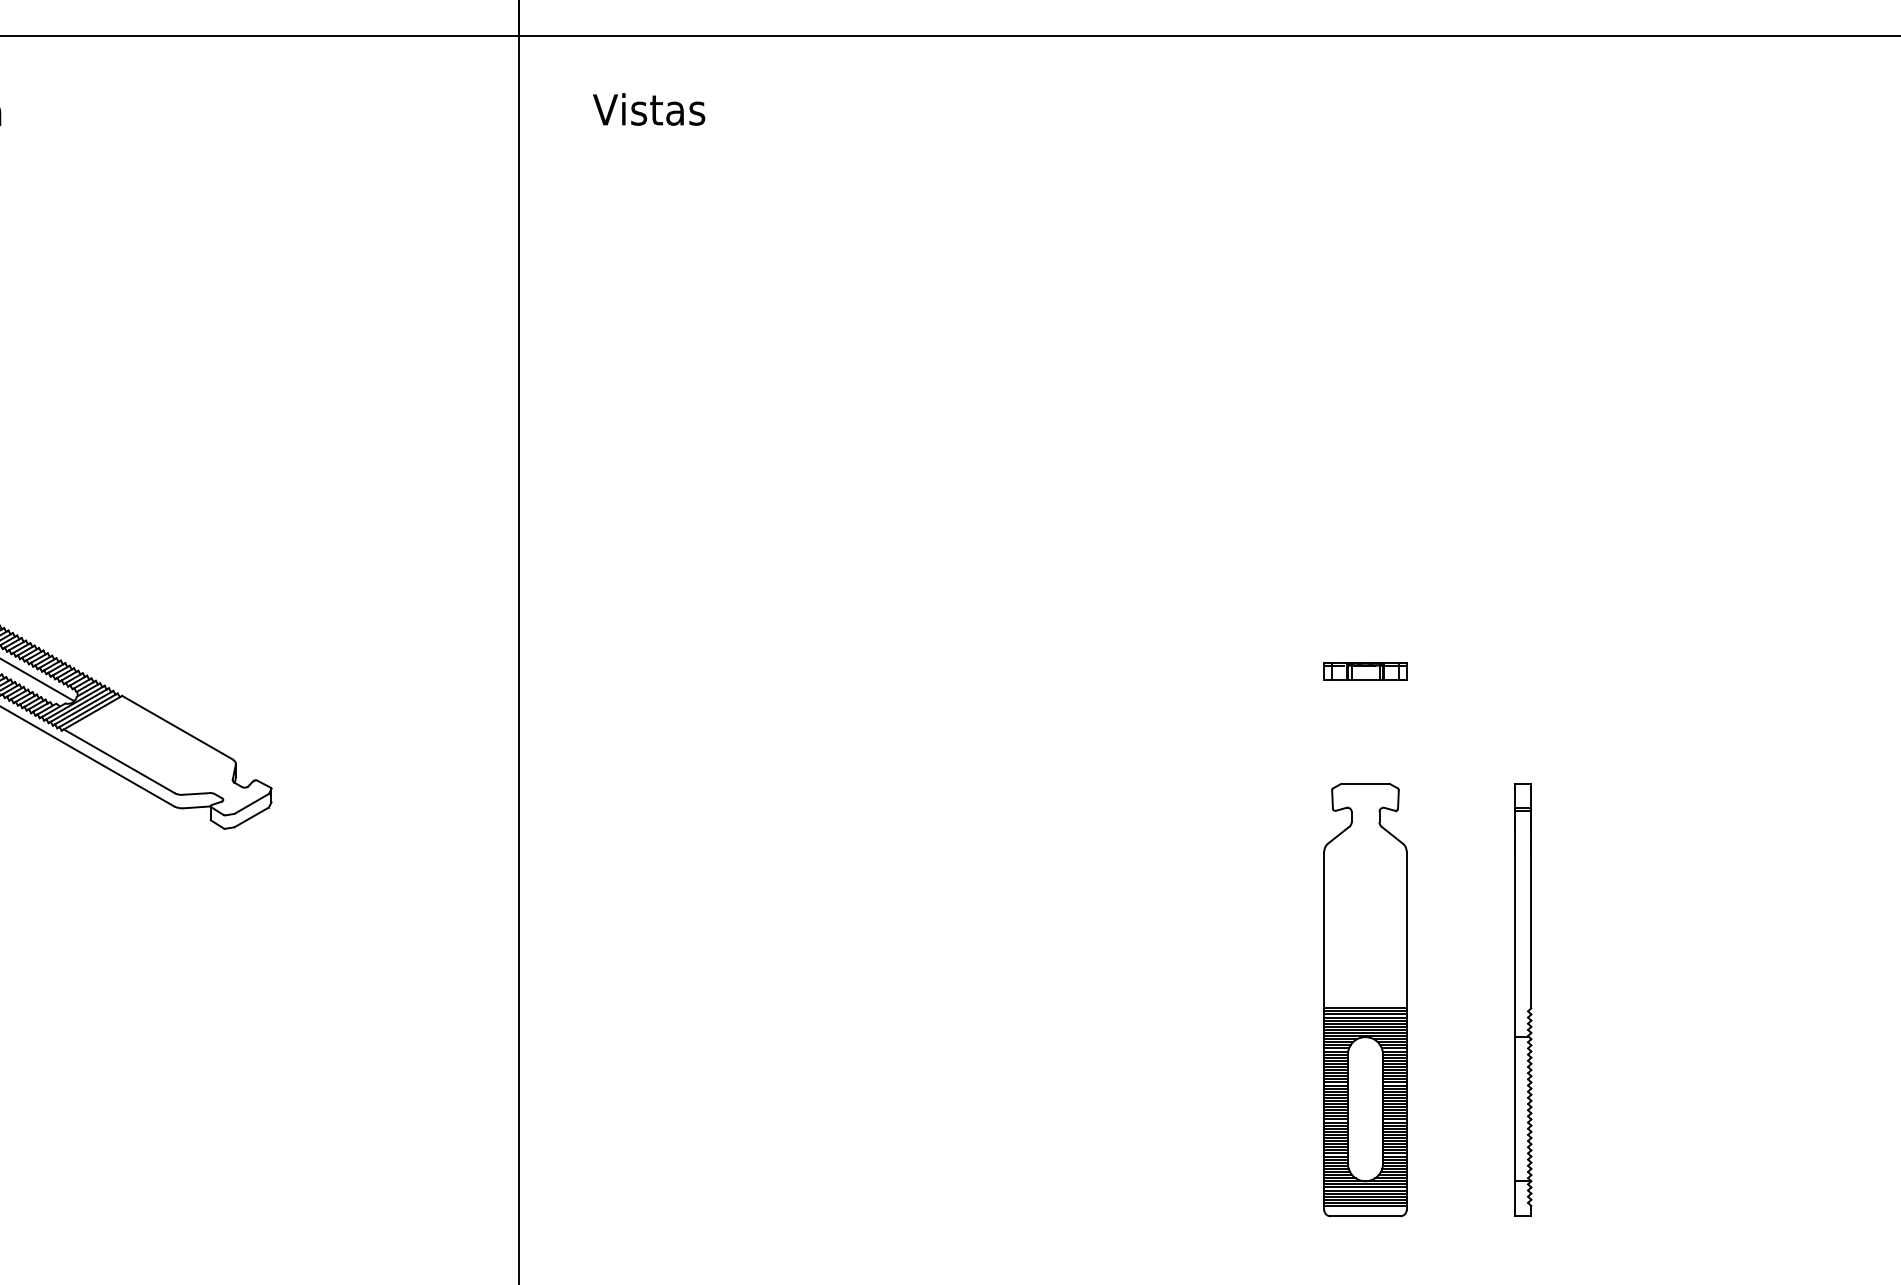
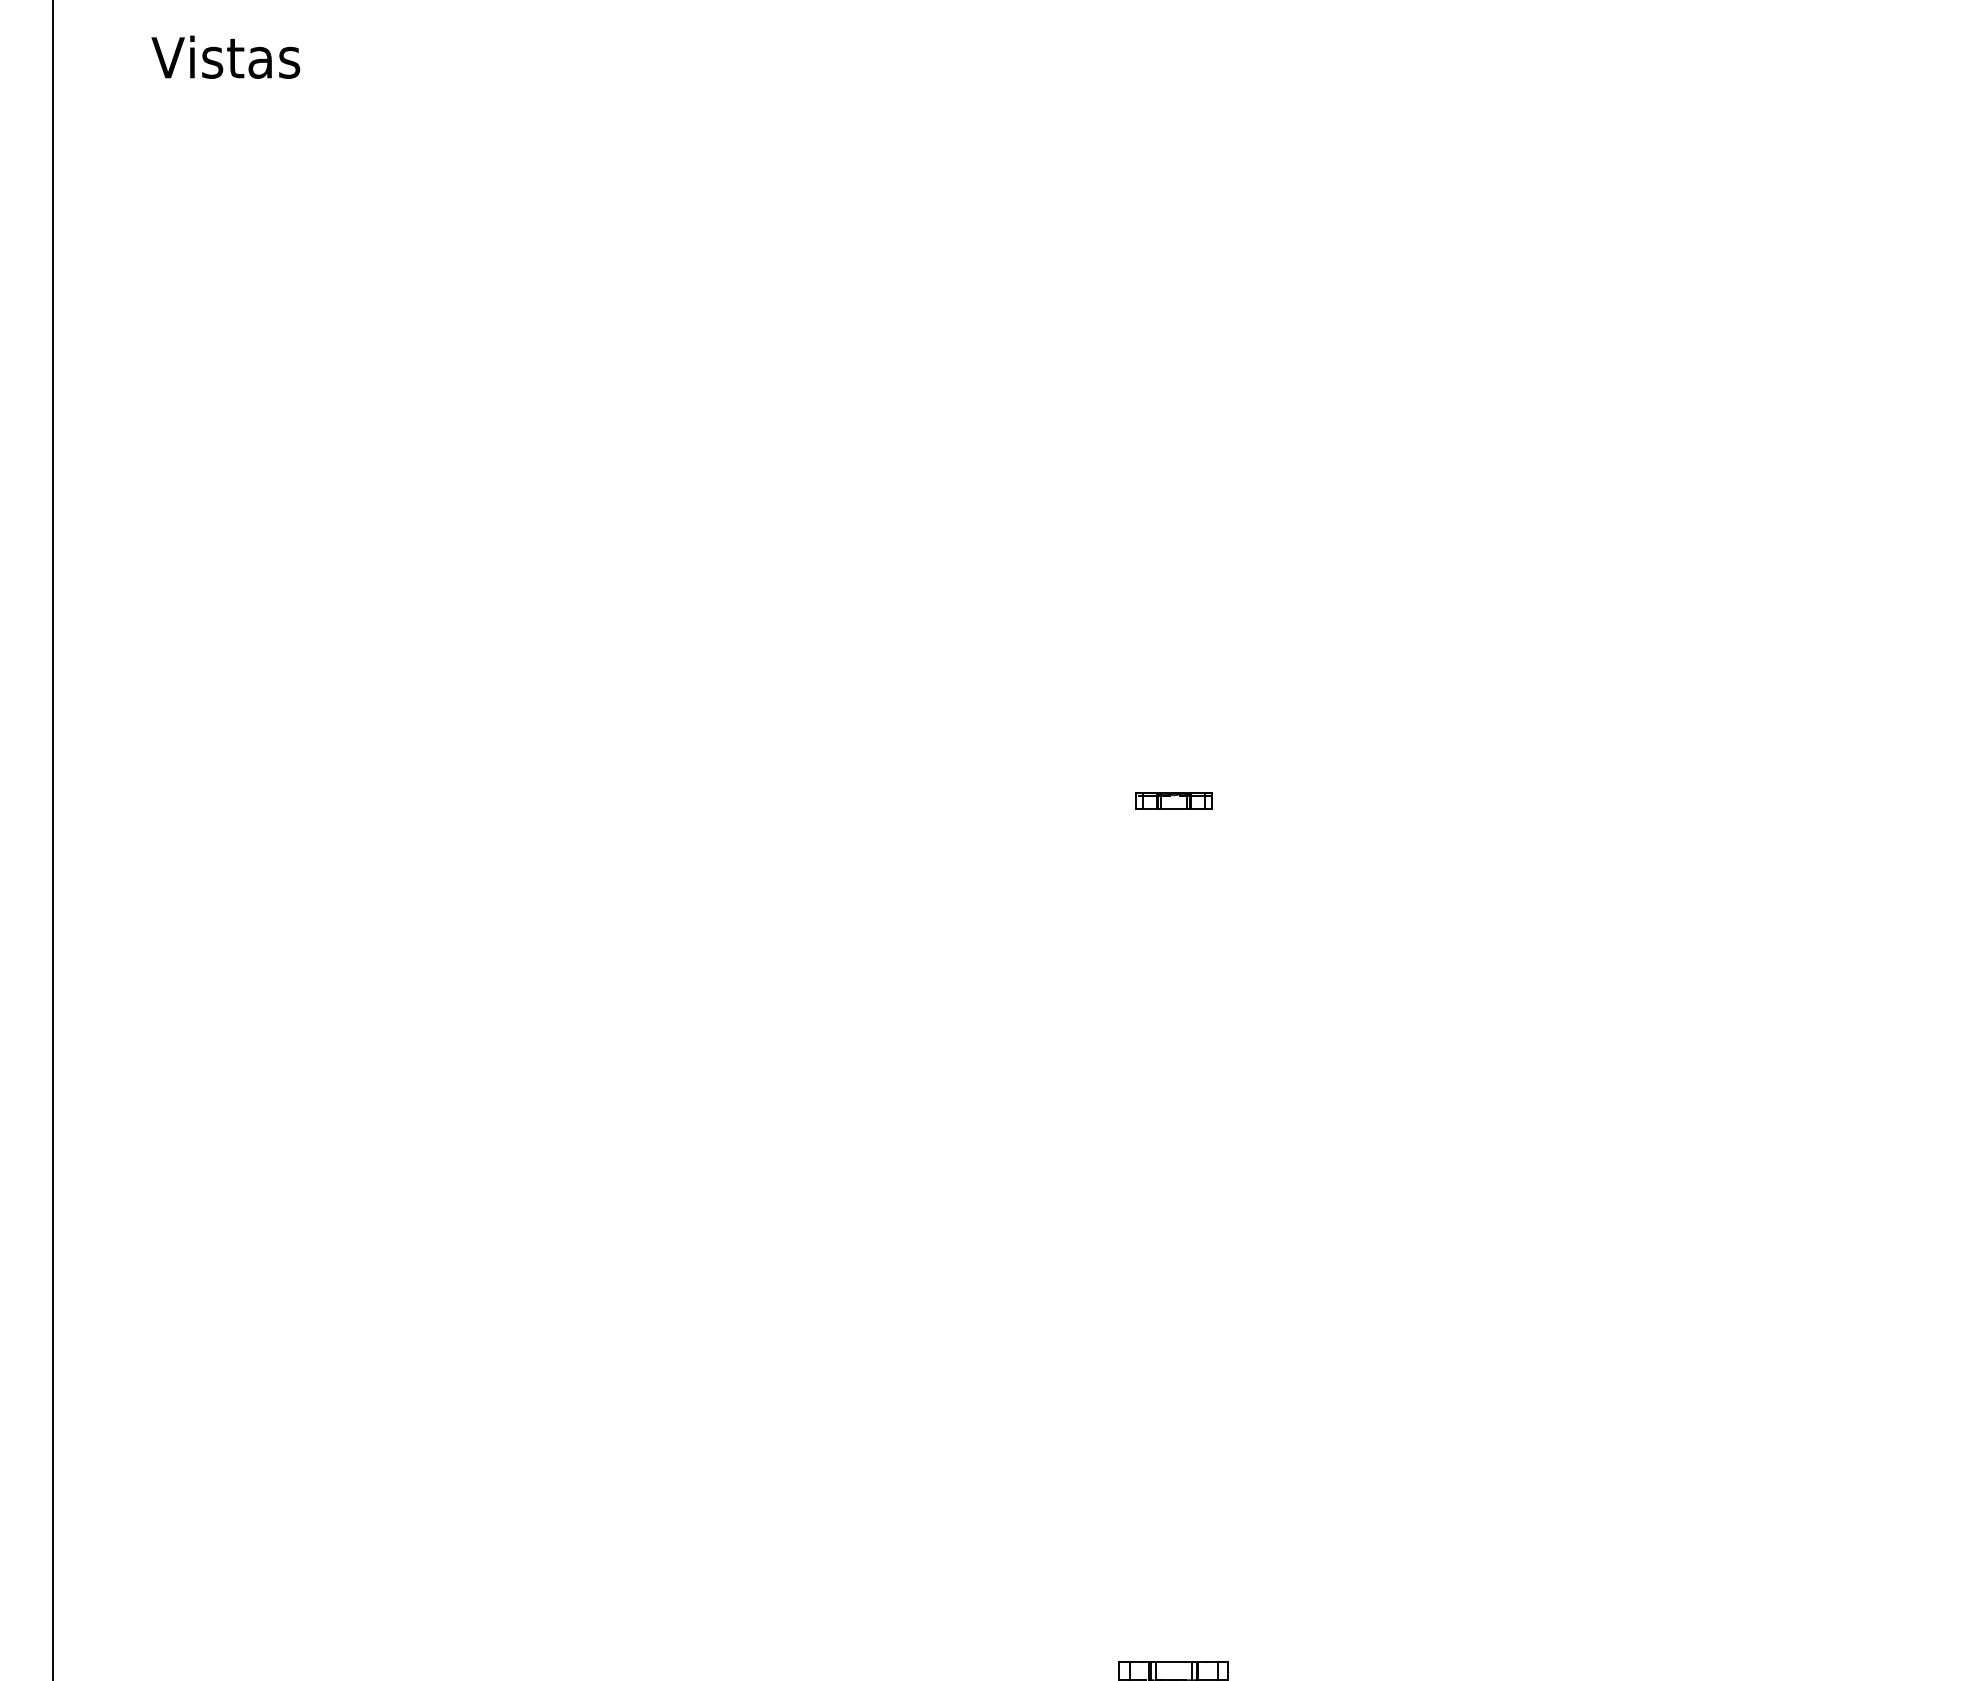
part: (1365, 671) -> (1173, 800), size x0.7
part: (1365, 999) -> (1173, 1235), removed
part: (1523, 999) -> (1382, 1235), removed

